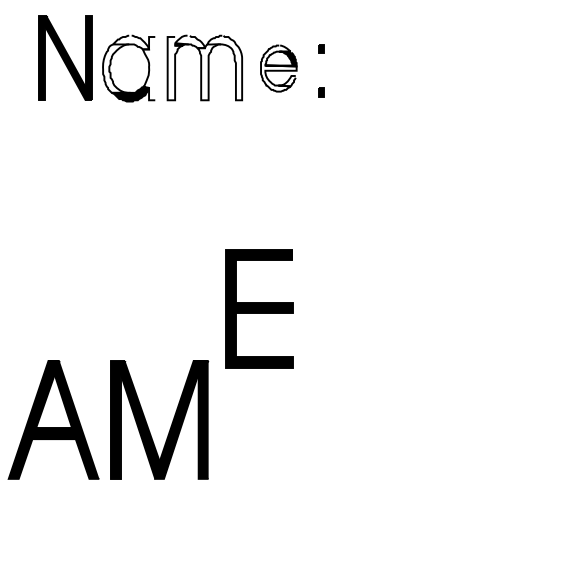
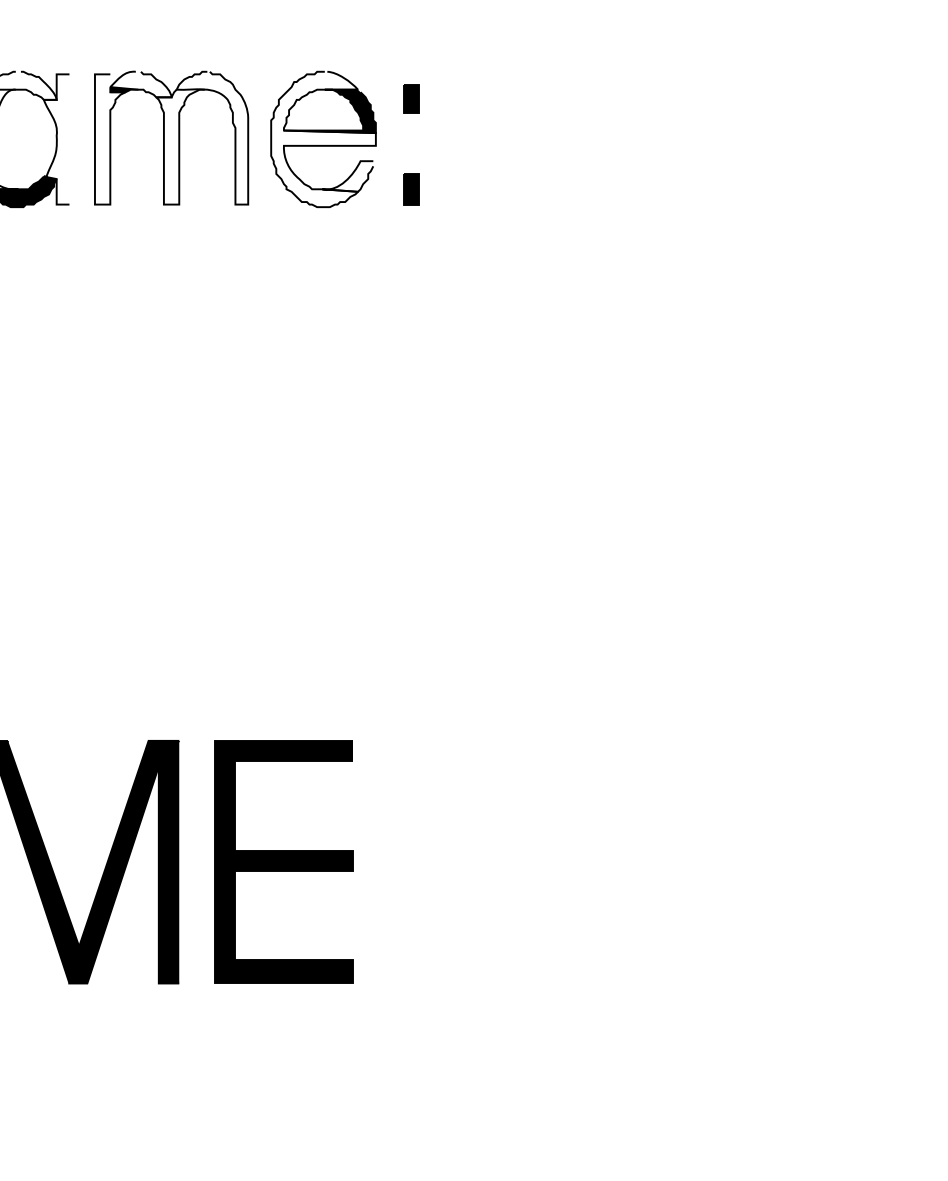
part: (321, 48) -> (411, 98), size x1.67
part: (278, 68) -> (323, 139), size x1.43
part: (321, 92) -> (411, 188), size x1.67
part: (259, 308) -> (283, 861), moved

